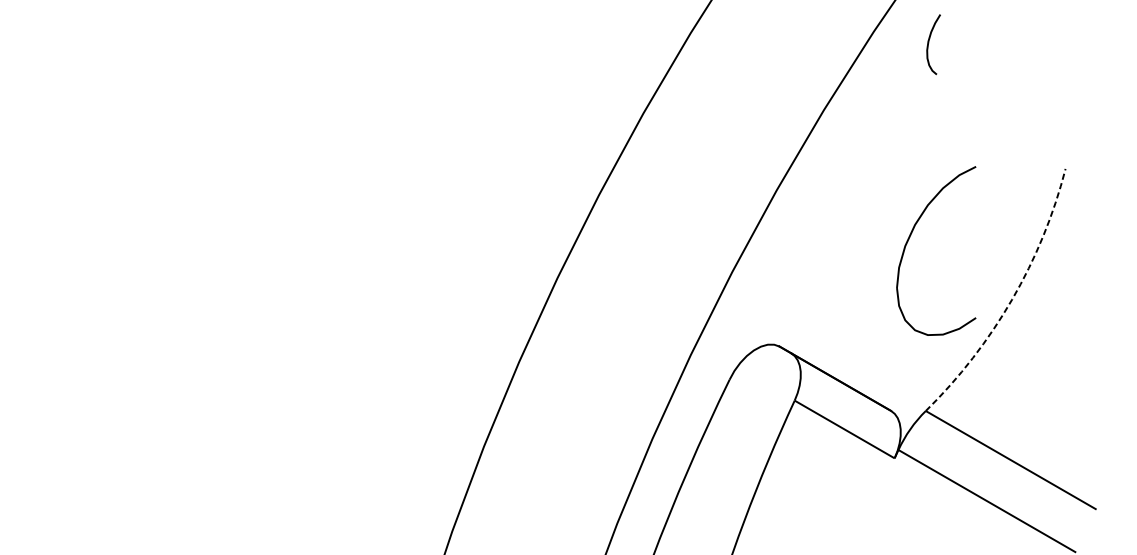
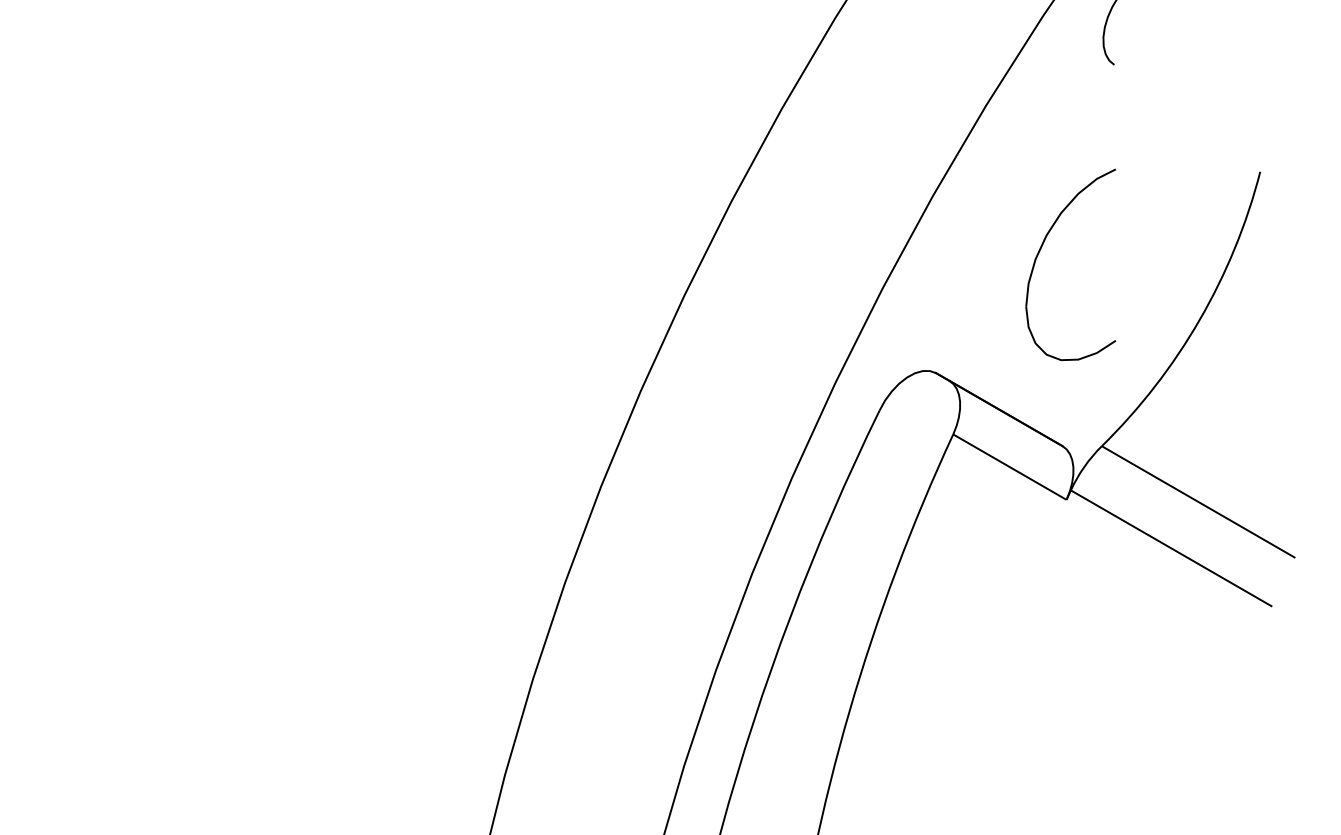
part: (910, 237) -> (1041, 249), moved
arc: (1011, 299) -> (1199, 319), dashed -> solid

